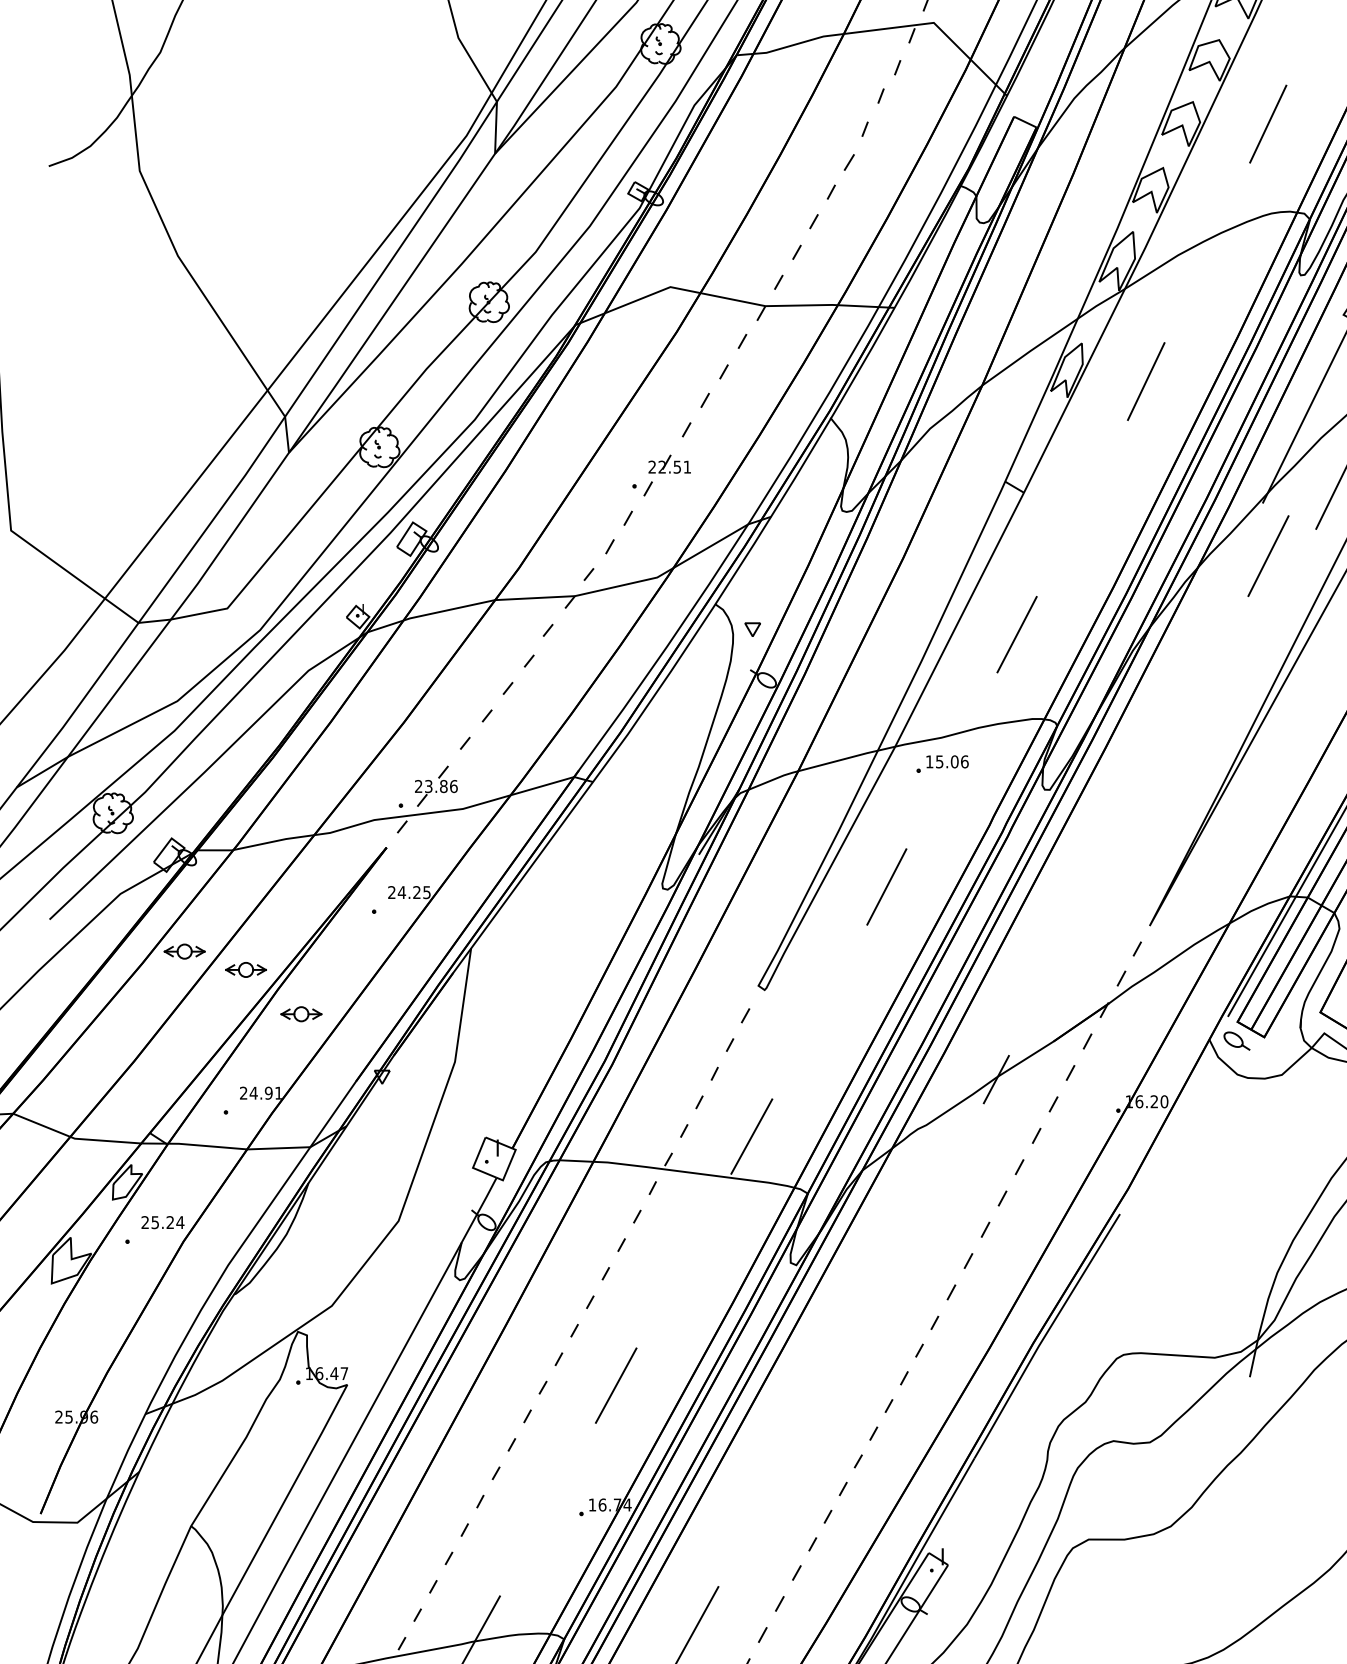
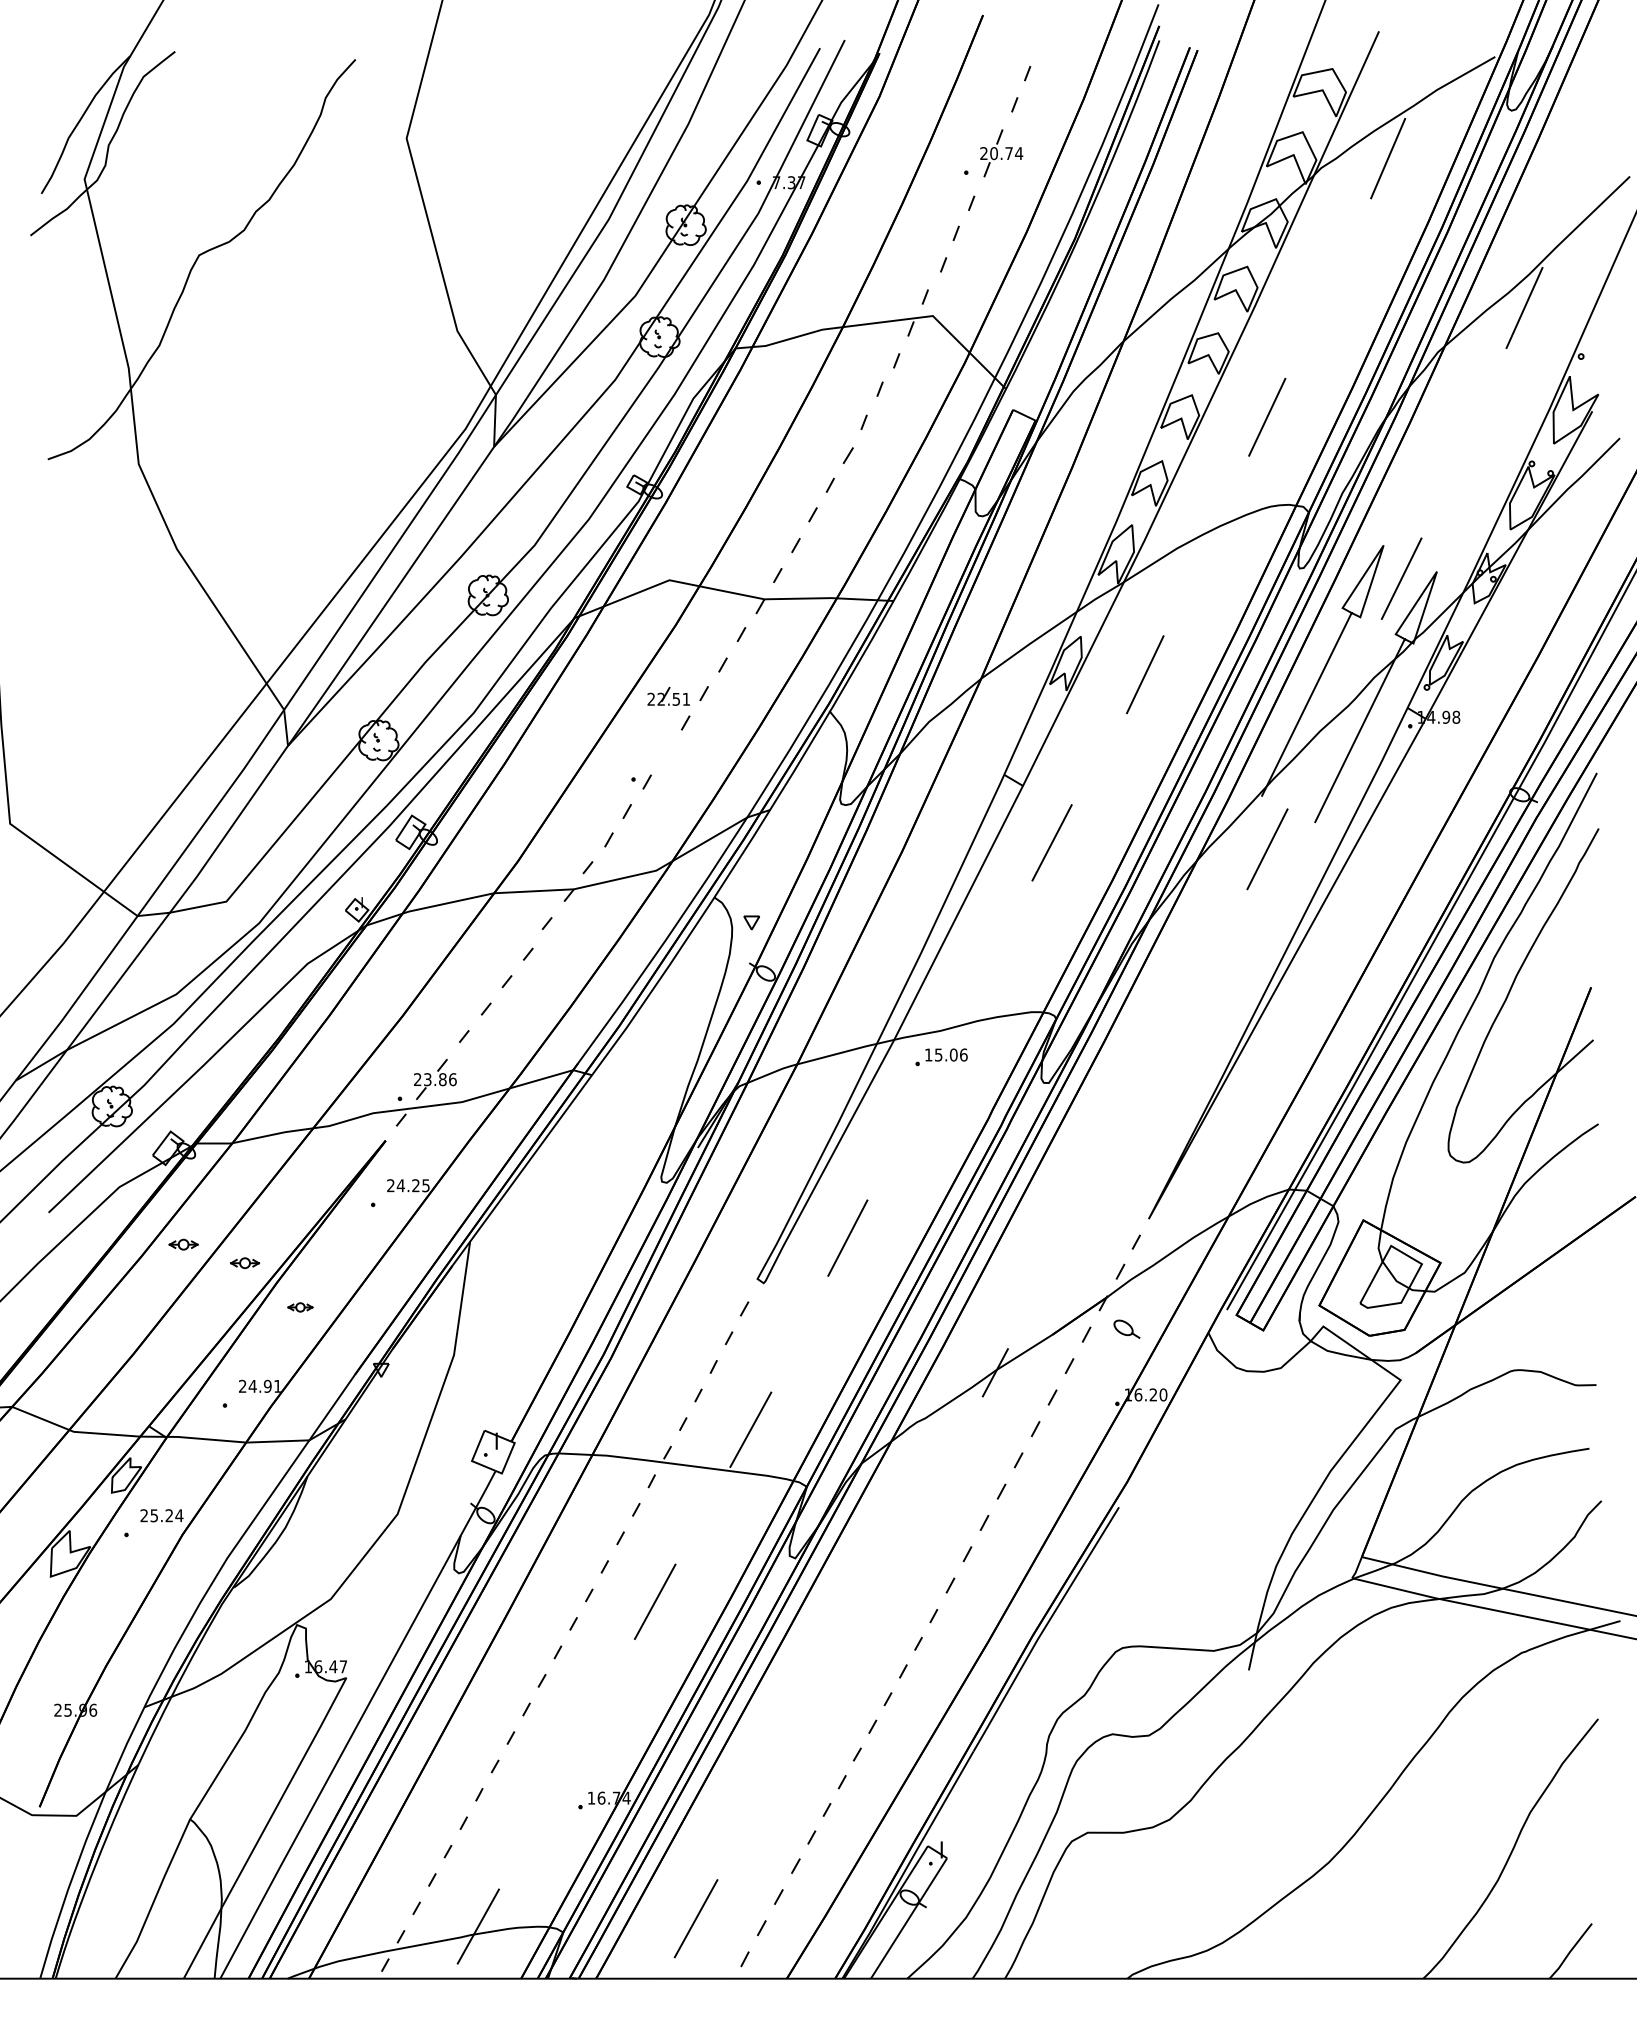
part: (669, 463) -> (668, 695), moved
line: (1016, 634) -> (1051, 842), moved
line: (886, 886) -> (847, 1237), moved
part: (184, 951) -> (183, 1244), size x0.7
part: (245, 970) -> (244, 1263), size x0.7
part: (301, 1014) -> (300, 1307), size x0.6
part: (1236, 1040) -> (1126, 1328), moved
line: (616, 1385) -> (655, 1601), moved

